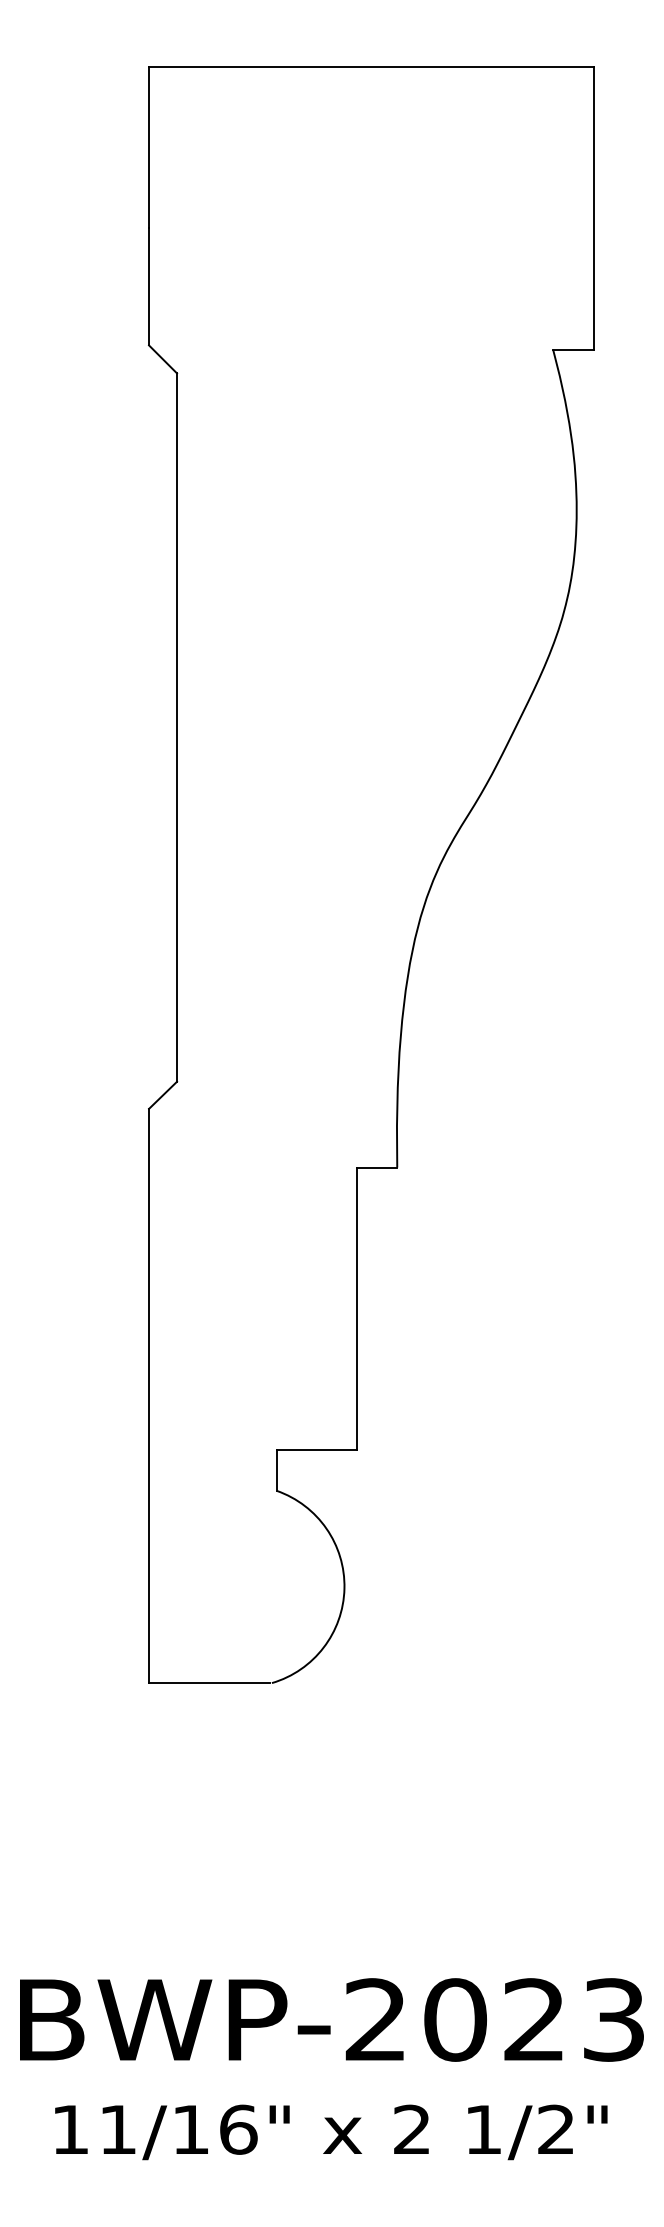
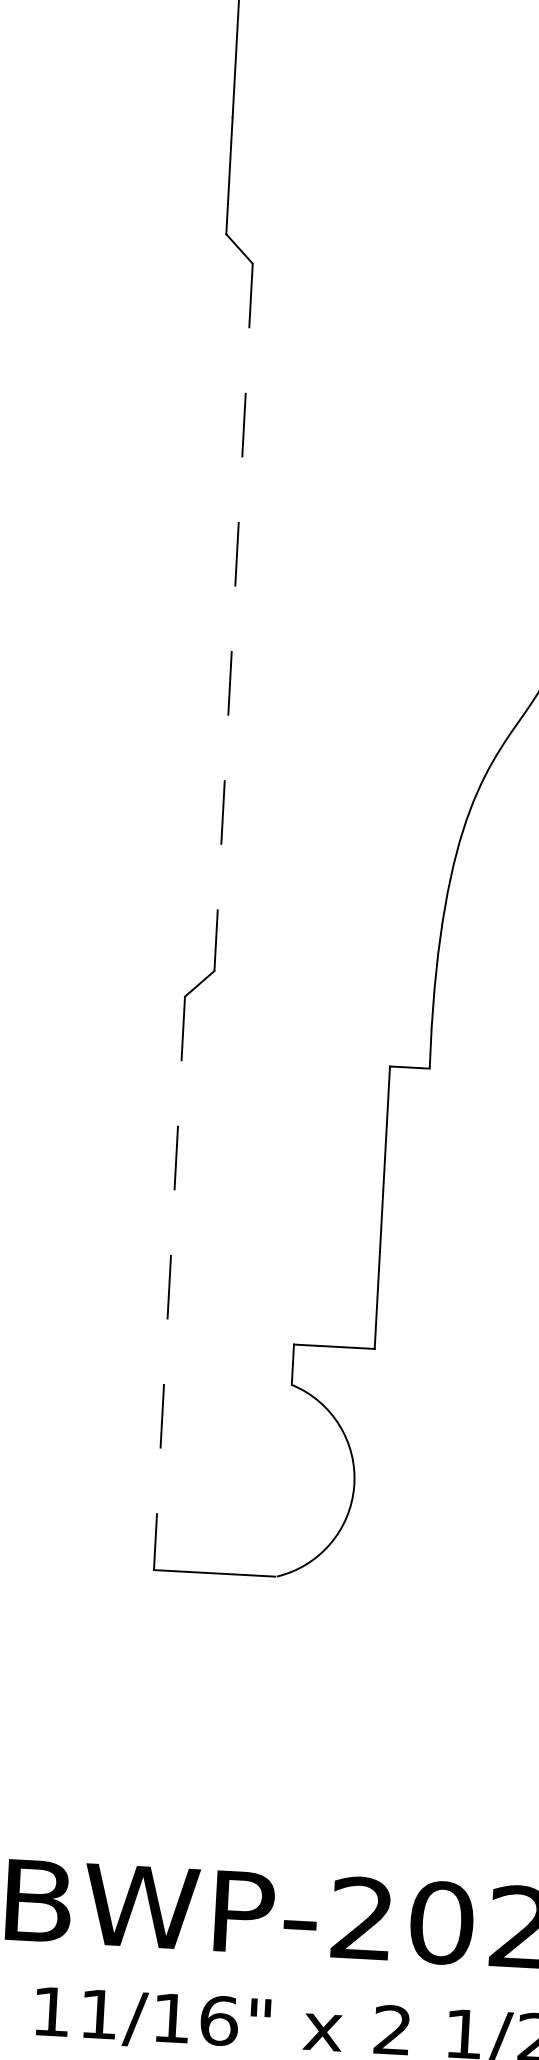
line: (177, 728) -> (234, 618), solid -> dashed
line: (149, 1396) -> (169, 1283), solid -> dashed

